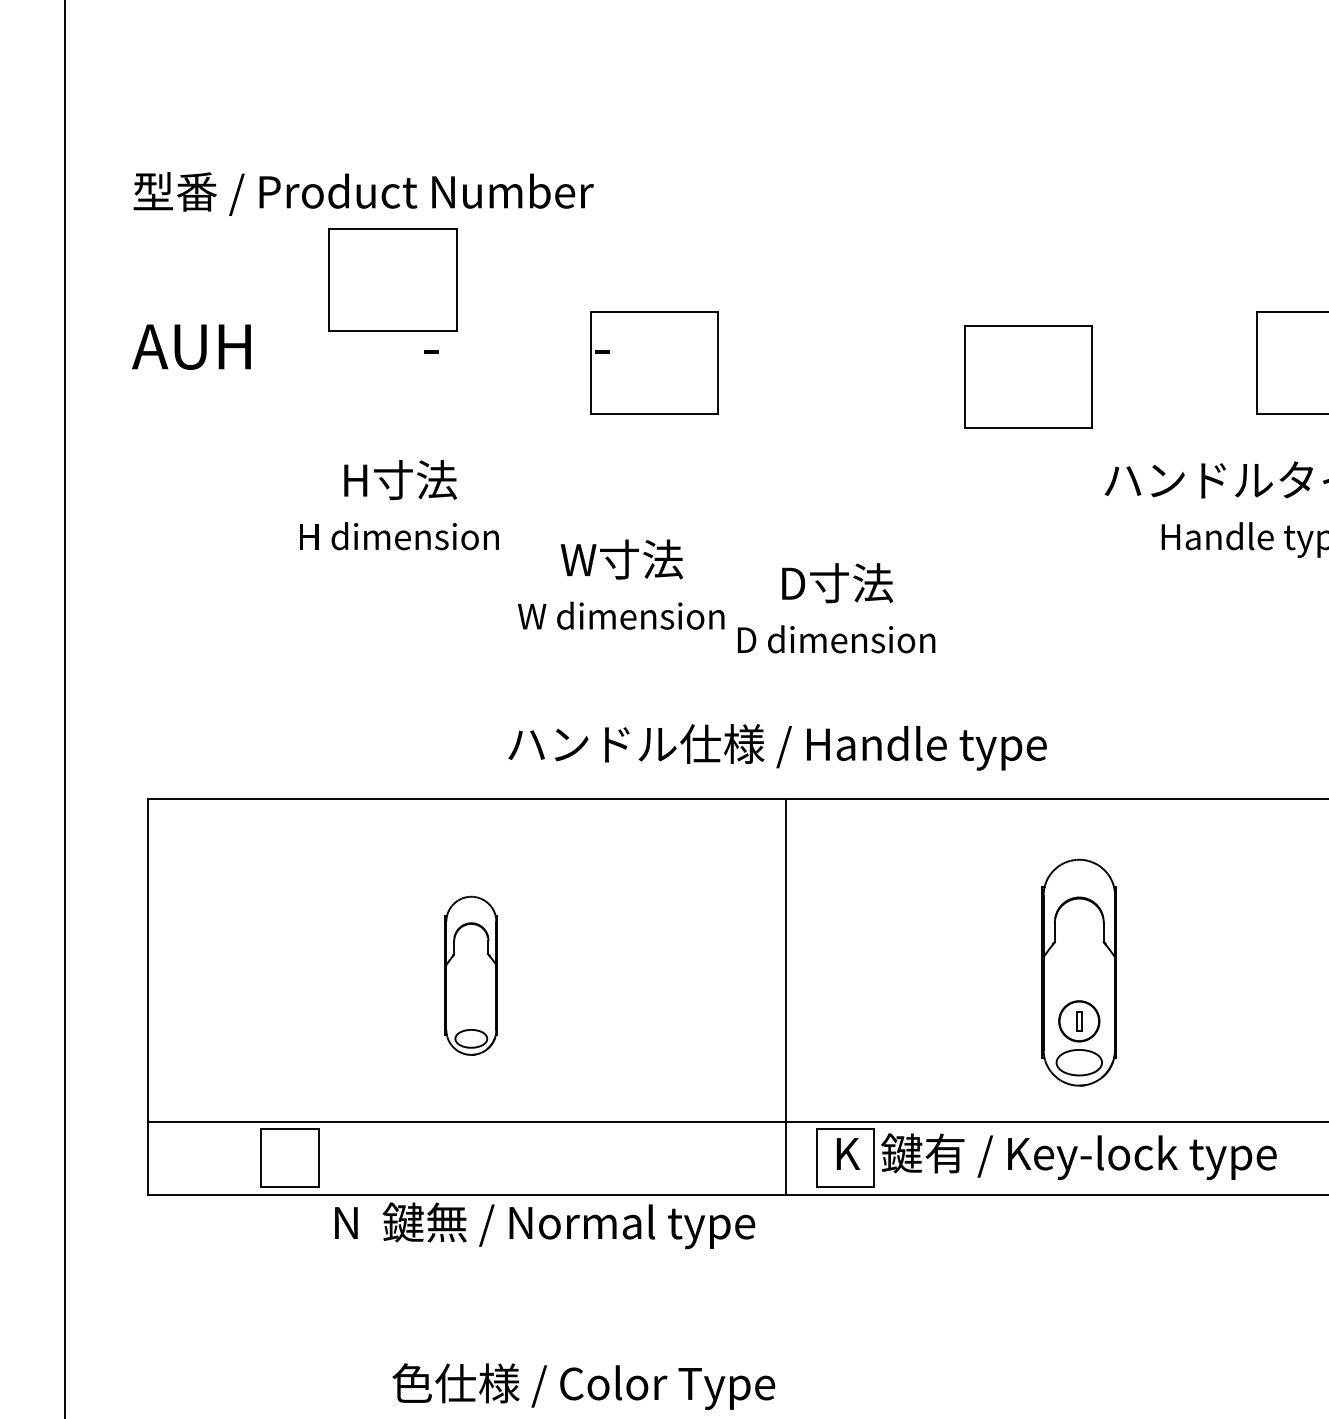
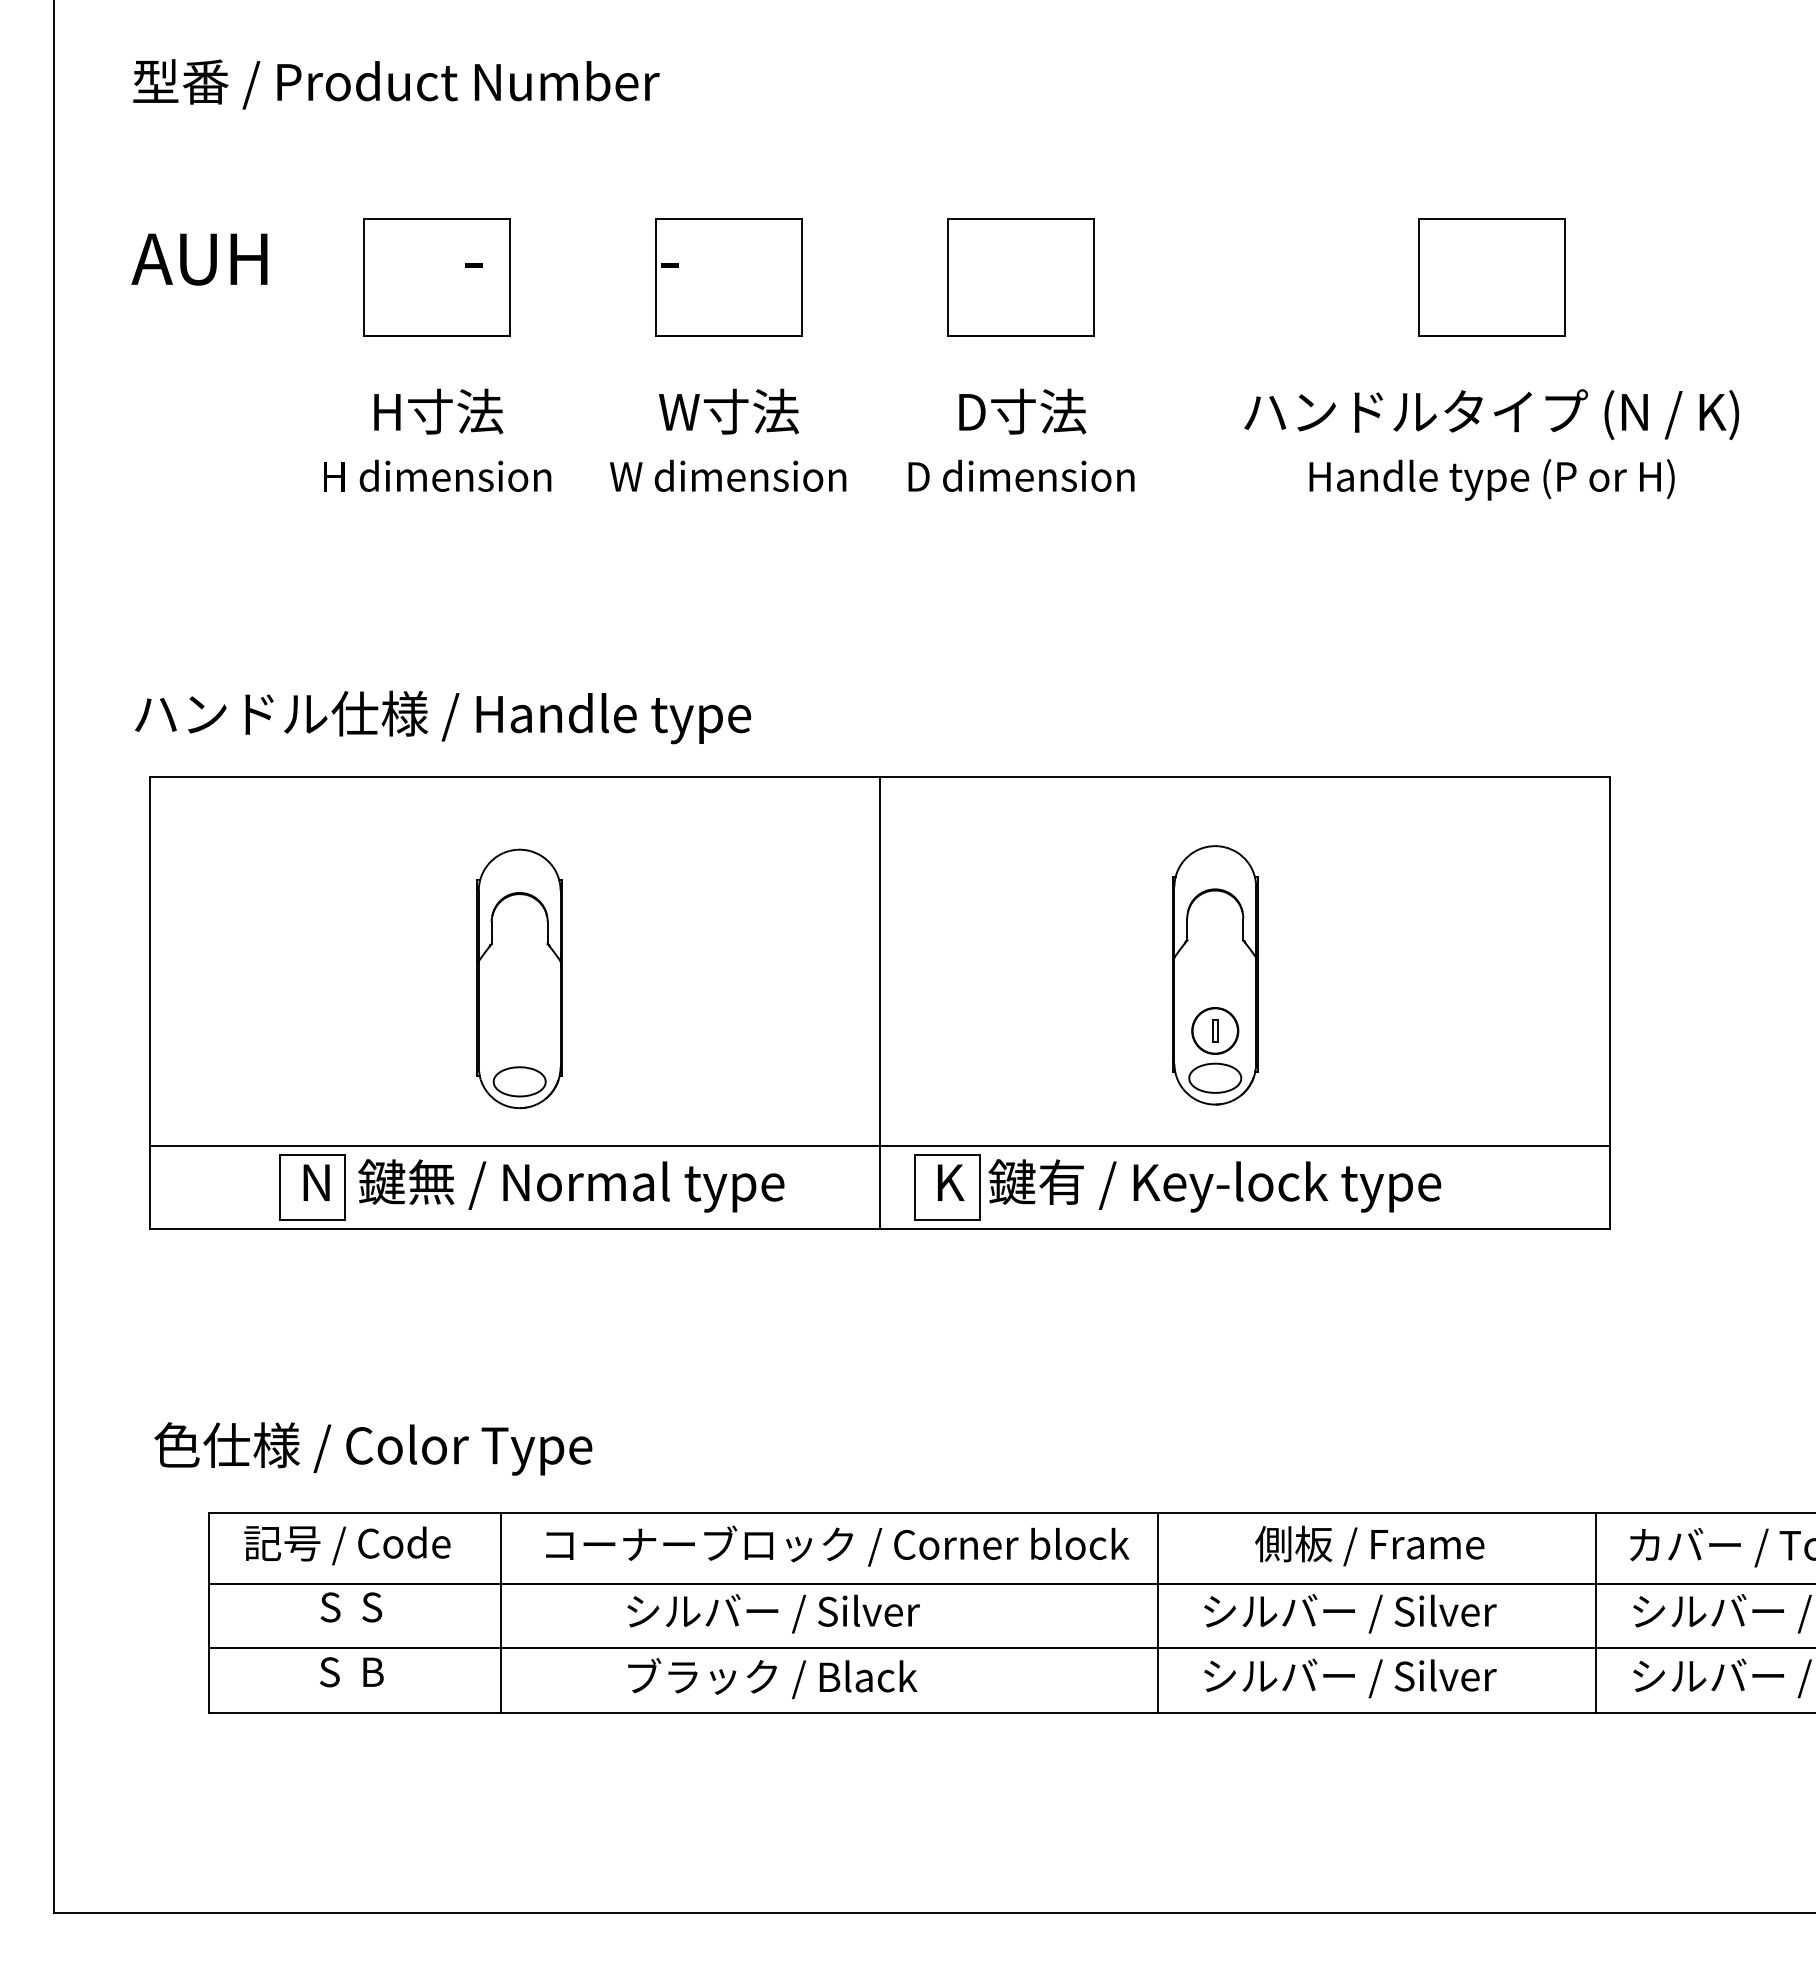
part: (392, 280) -> (436, 277), moved
part: (1027, 376) -> (1020, 277), moved
text: (621, 583) -> (728, 439), moved
text: (836, 607) -> (1021, 439), moved
text: (777, 747) -> (442, 717), moved
part: (471, 975) -> (519, 978), size x1.43
text: (544, 1225) -> (543, 1185), moved
text: (583, 1386) -> (373, 1448), moved

